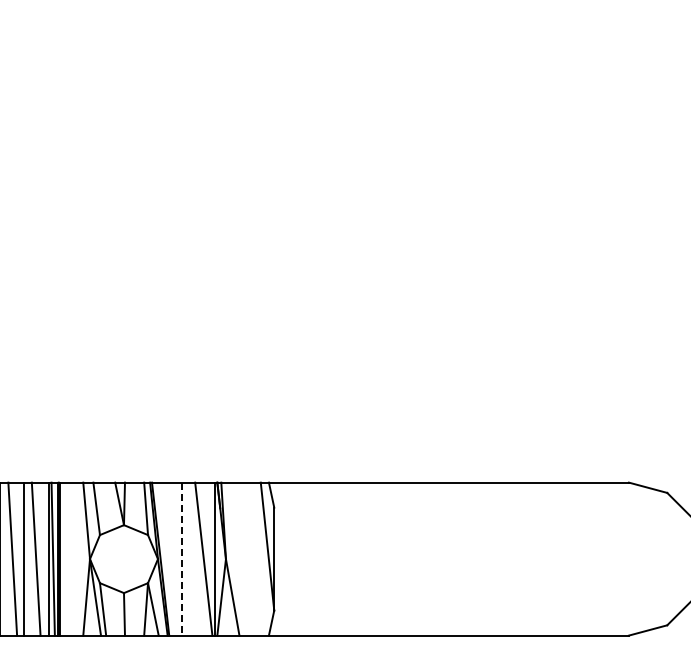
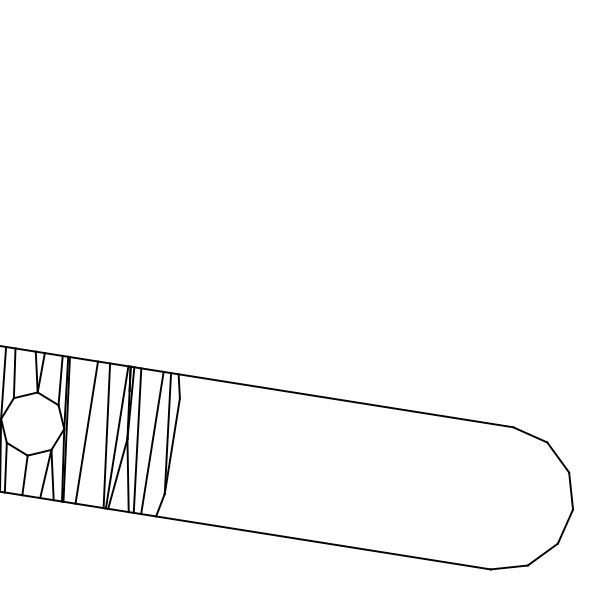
line: (236, 558) -> (137, 440), added
line: (252, 558) -> (152, 442), added
line: (182, 559) -> (86, 433), dashed -> solid

